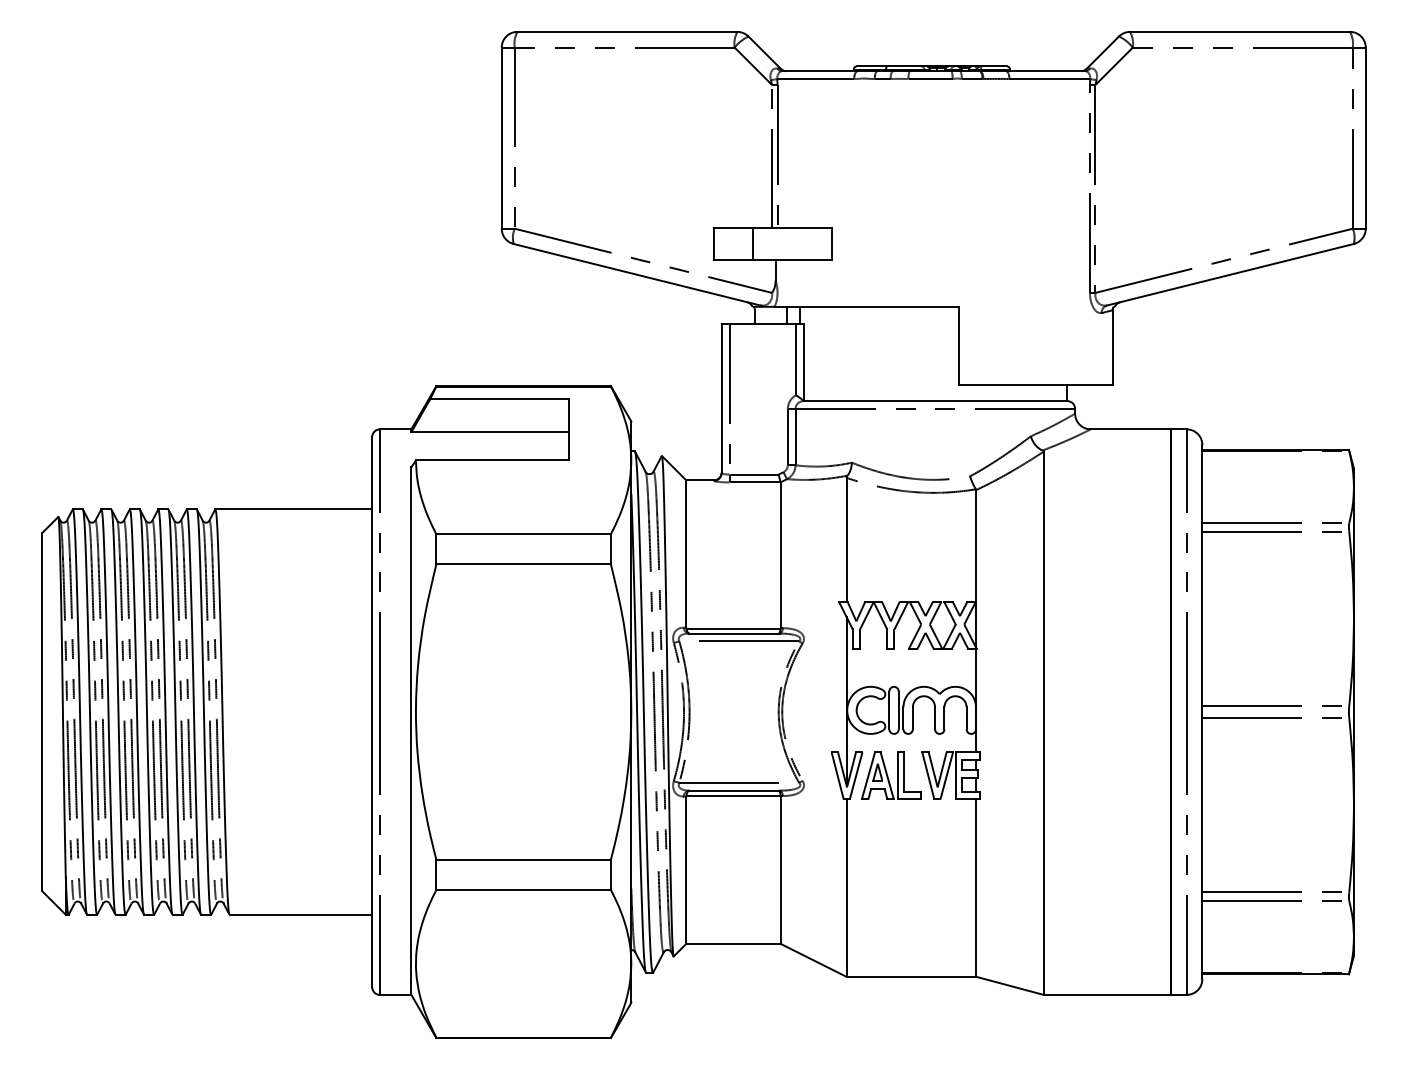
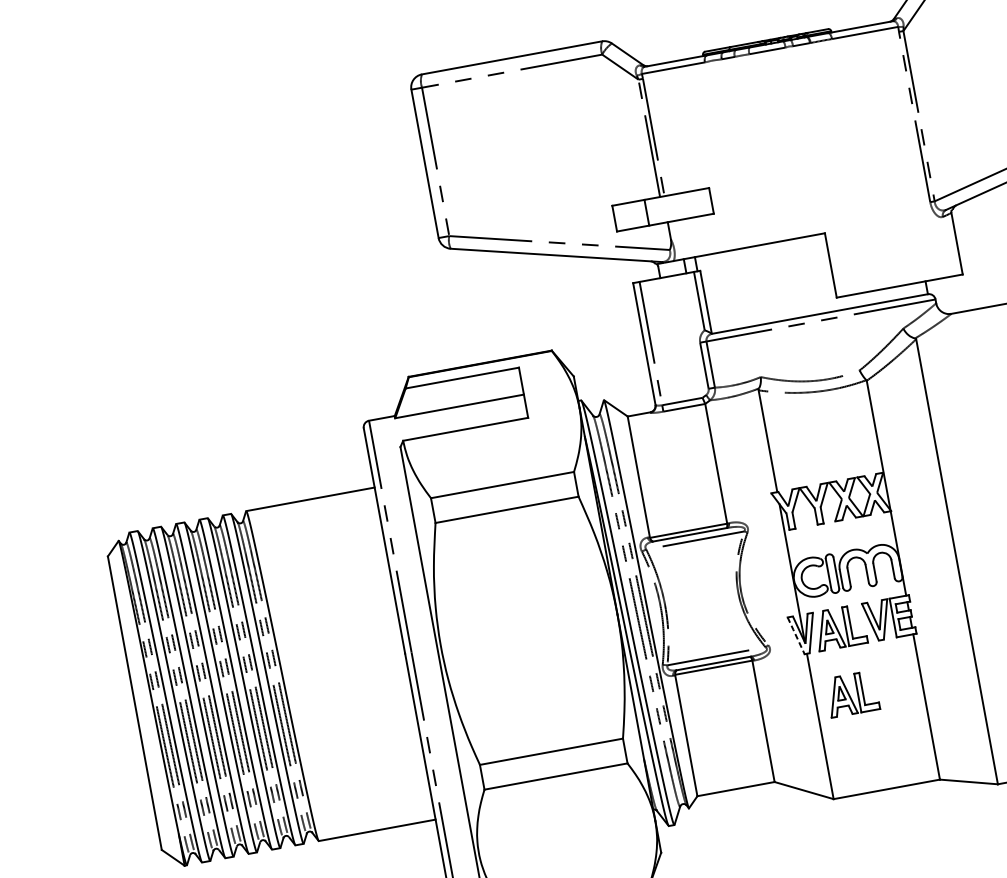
line: (837, 775) -> (795, 635), solid -> dashed
part: (891, 856) -> (852, 693), added

